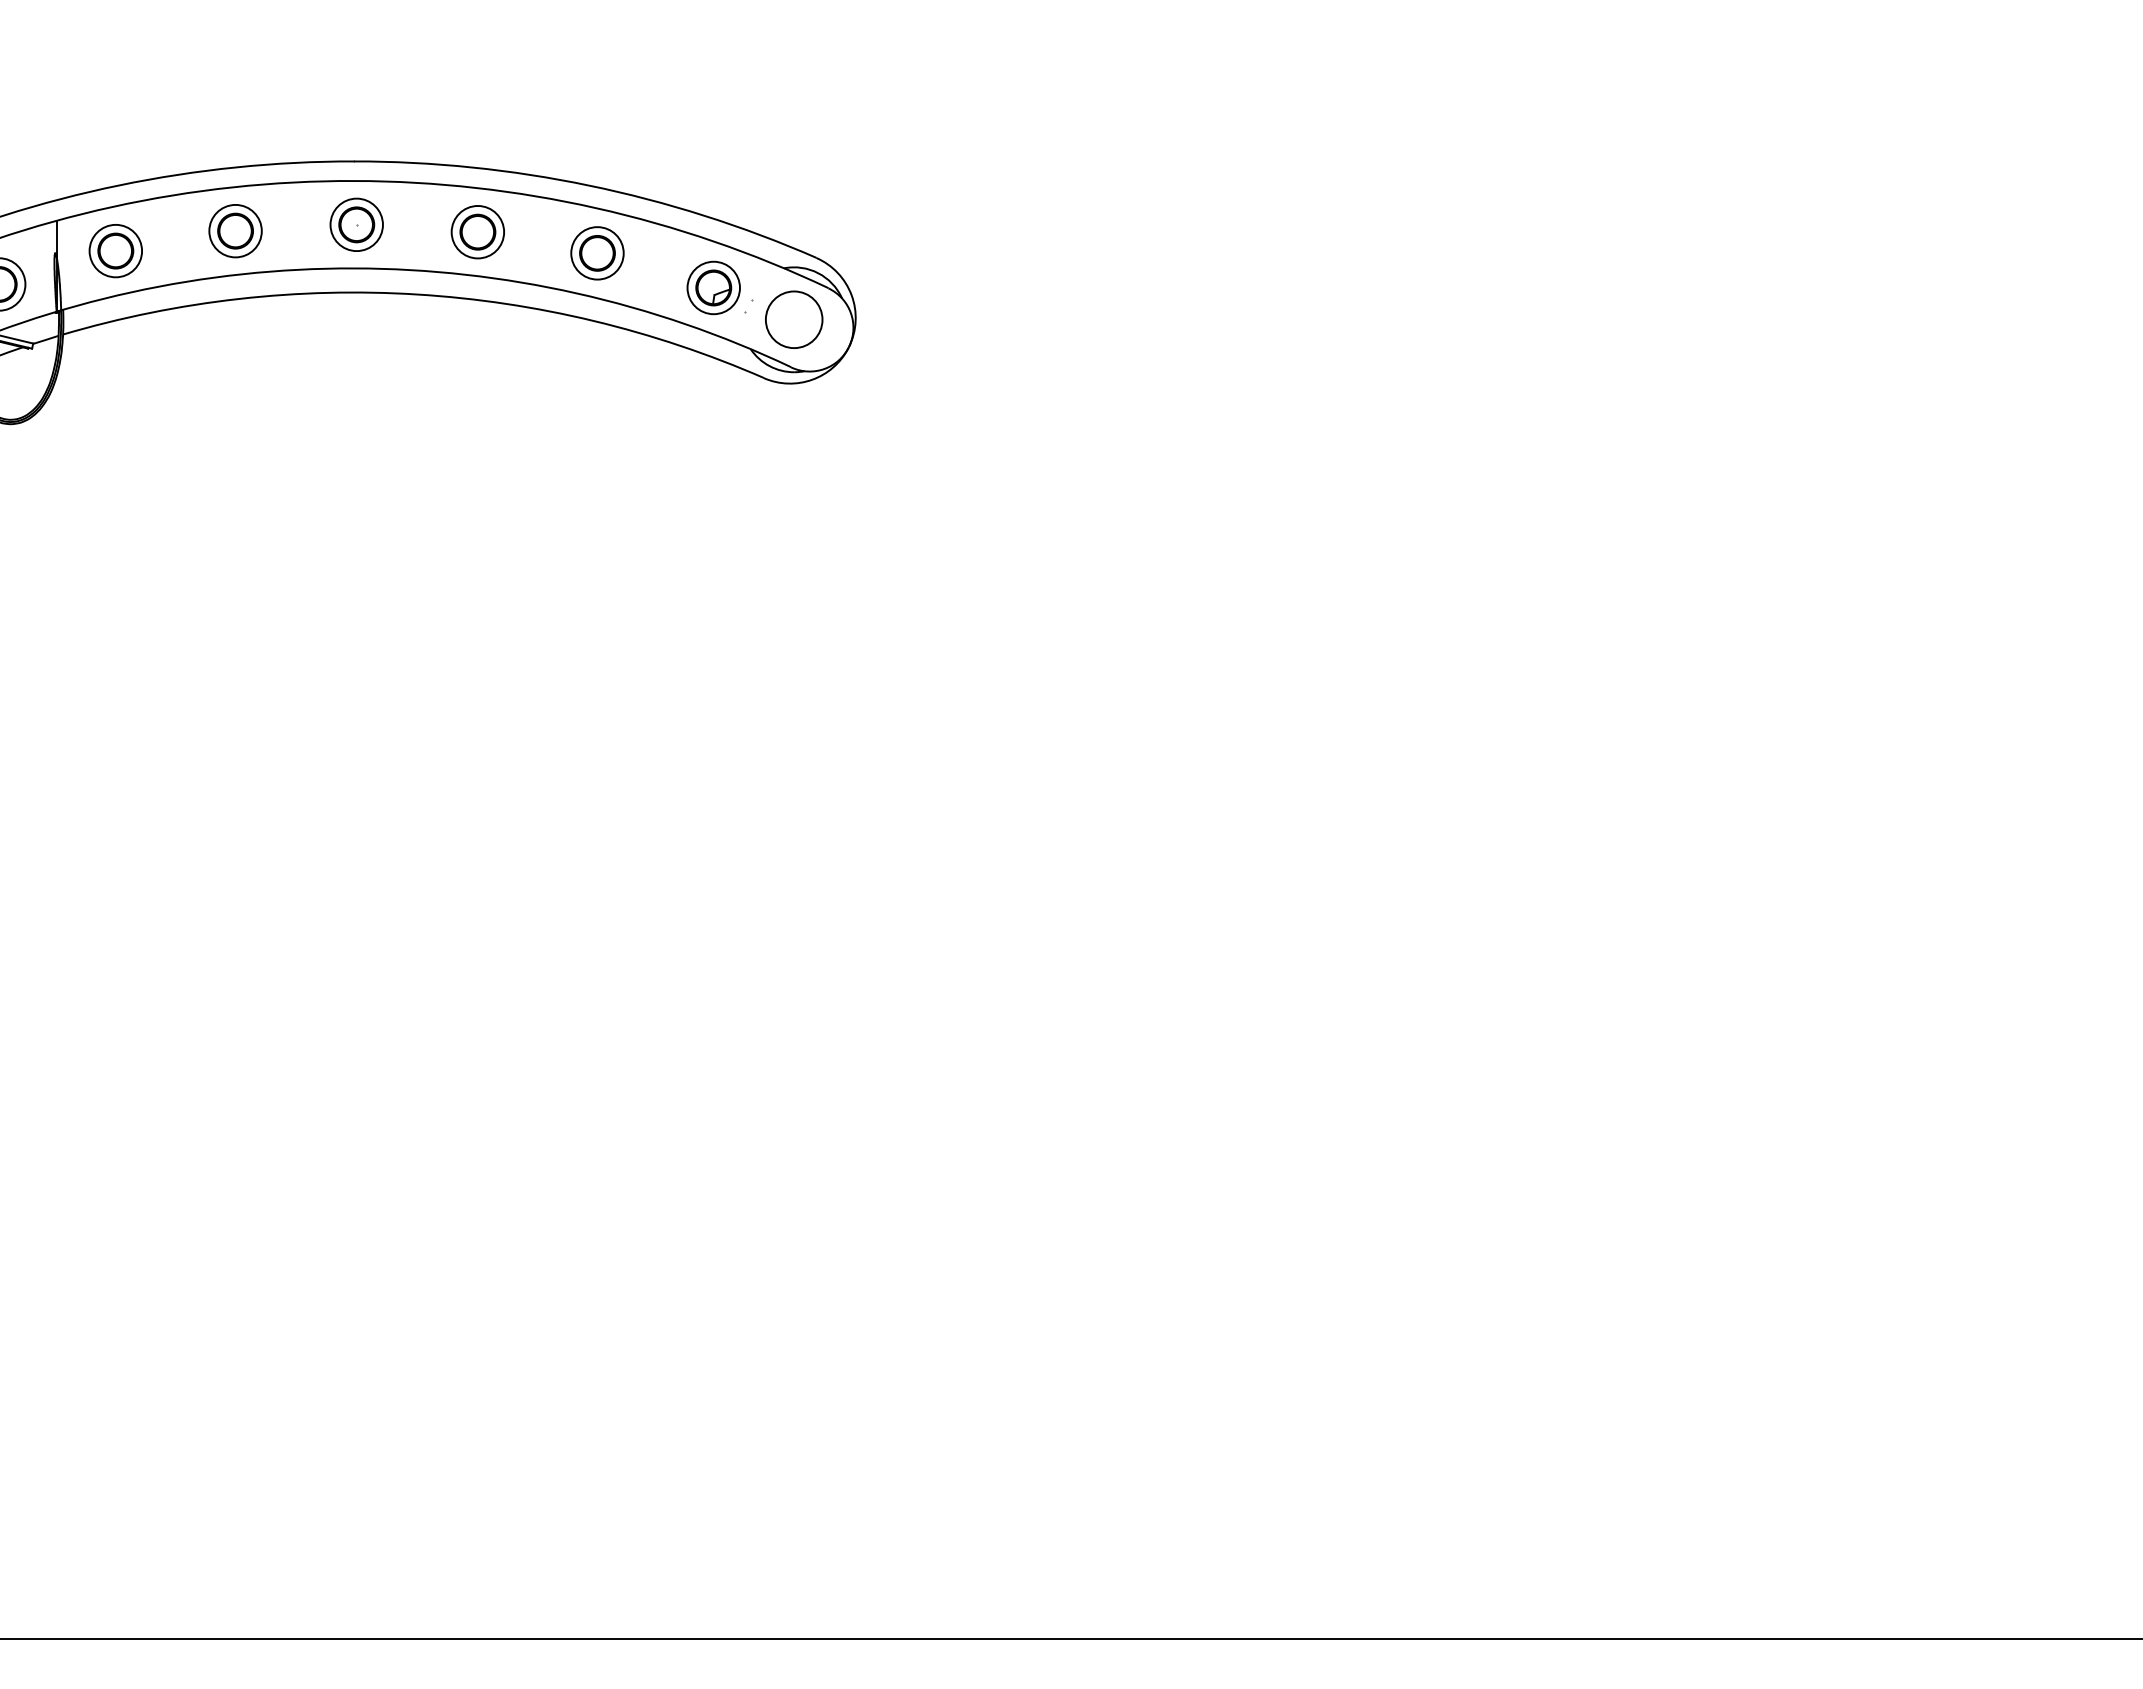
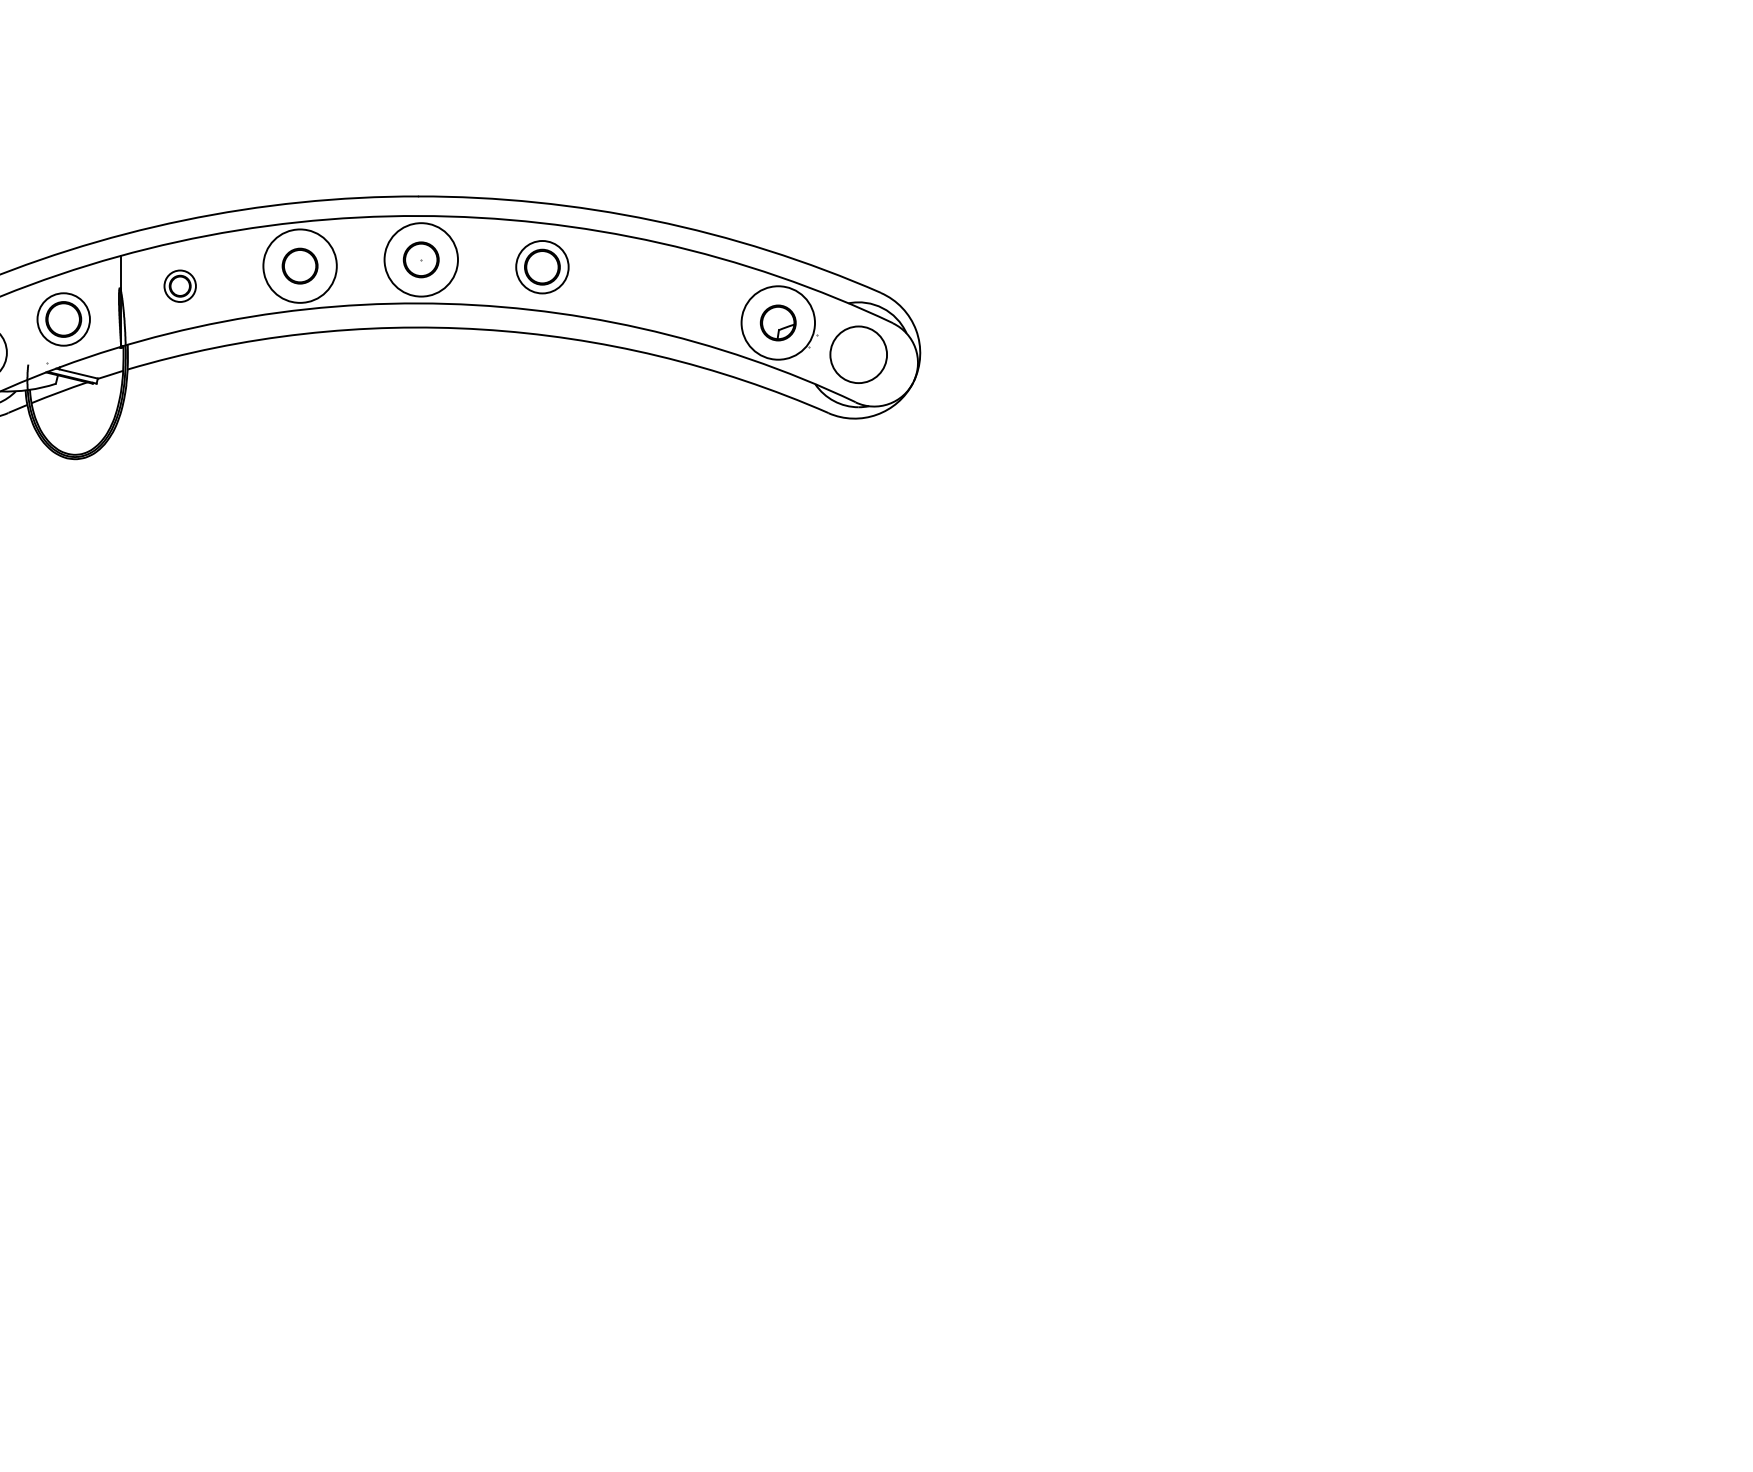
circle: (356, 224) -> (421, 259), size x1.4
circle: (235, 230) -> (300, 265), size x1.4
part: (115, 251) -> (180, 286), size x0.6
part: (597, 253) -> (662, 288), removed
circle: (713, 287) -> (778, 322), size x1.4

